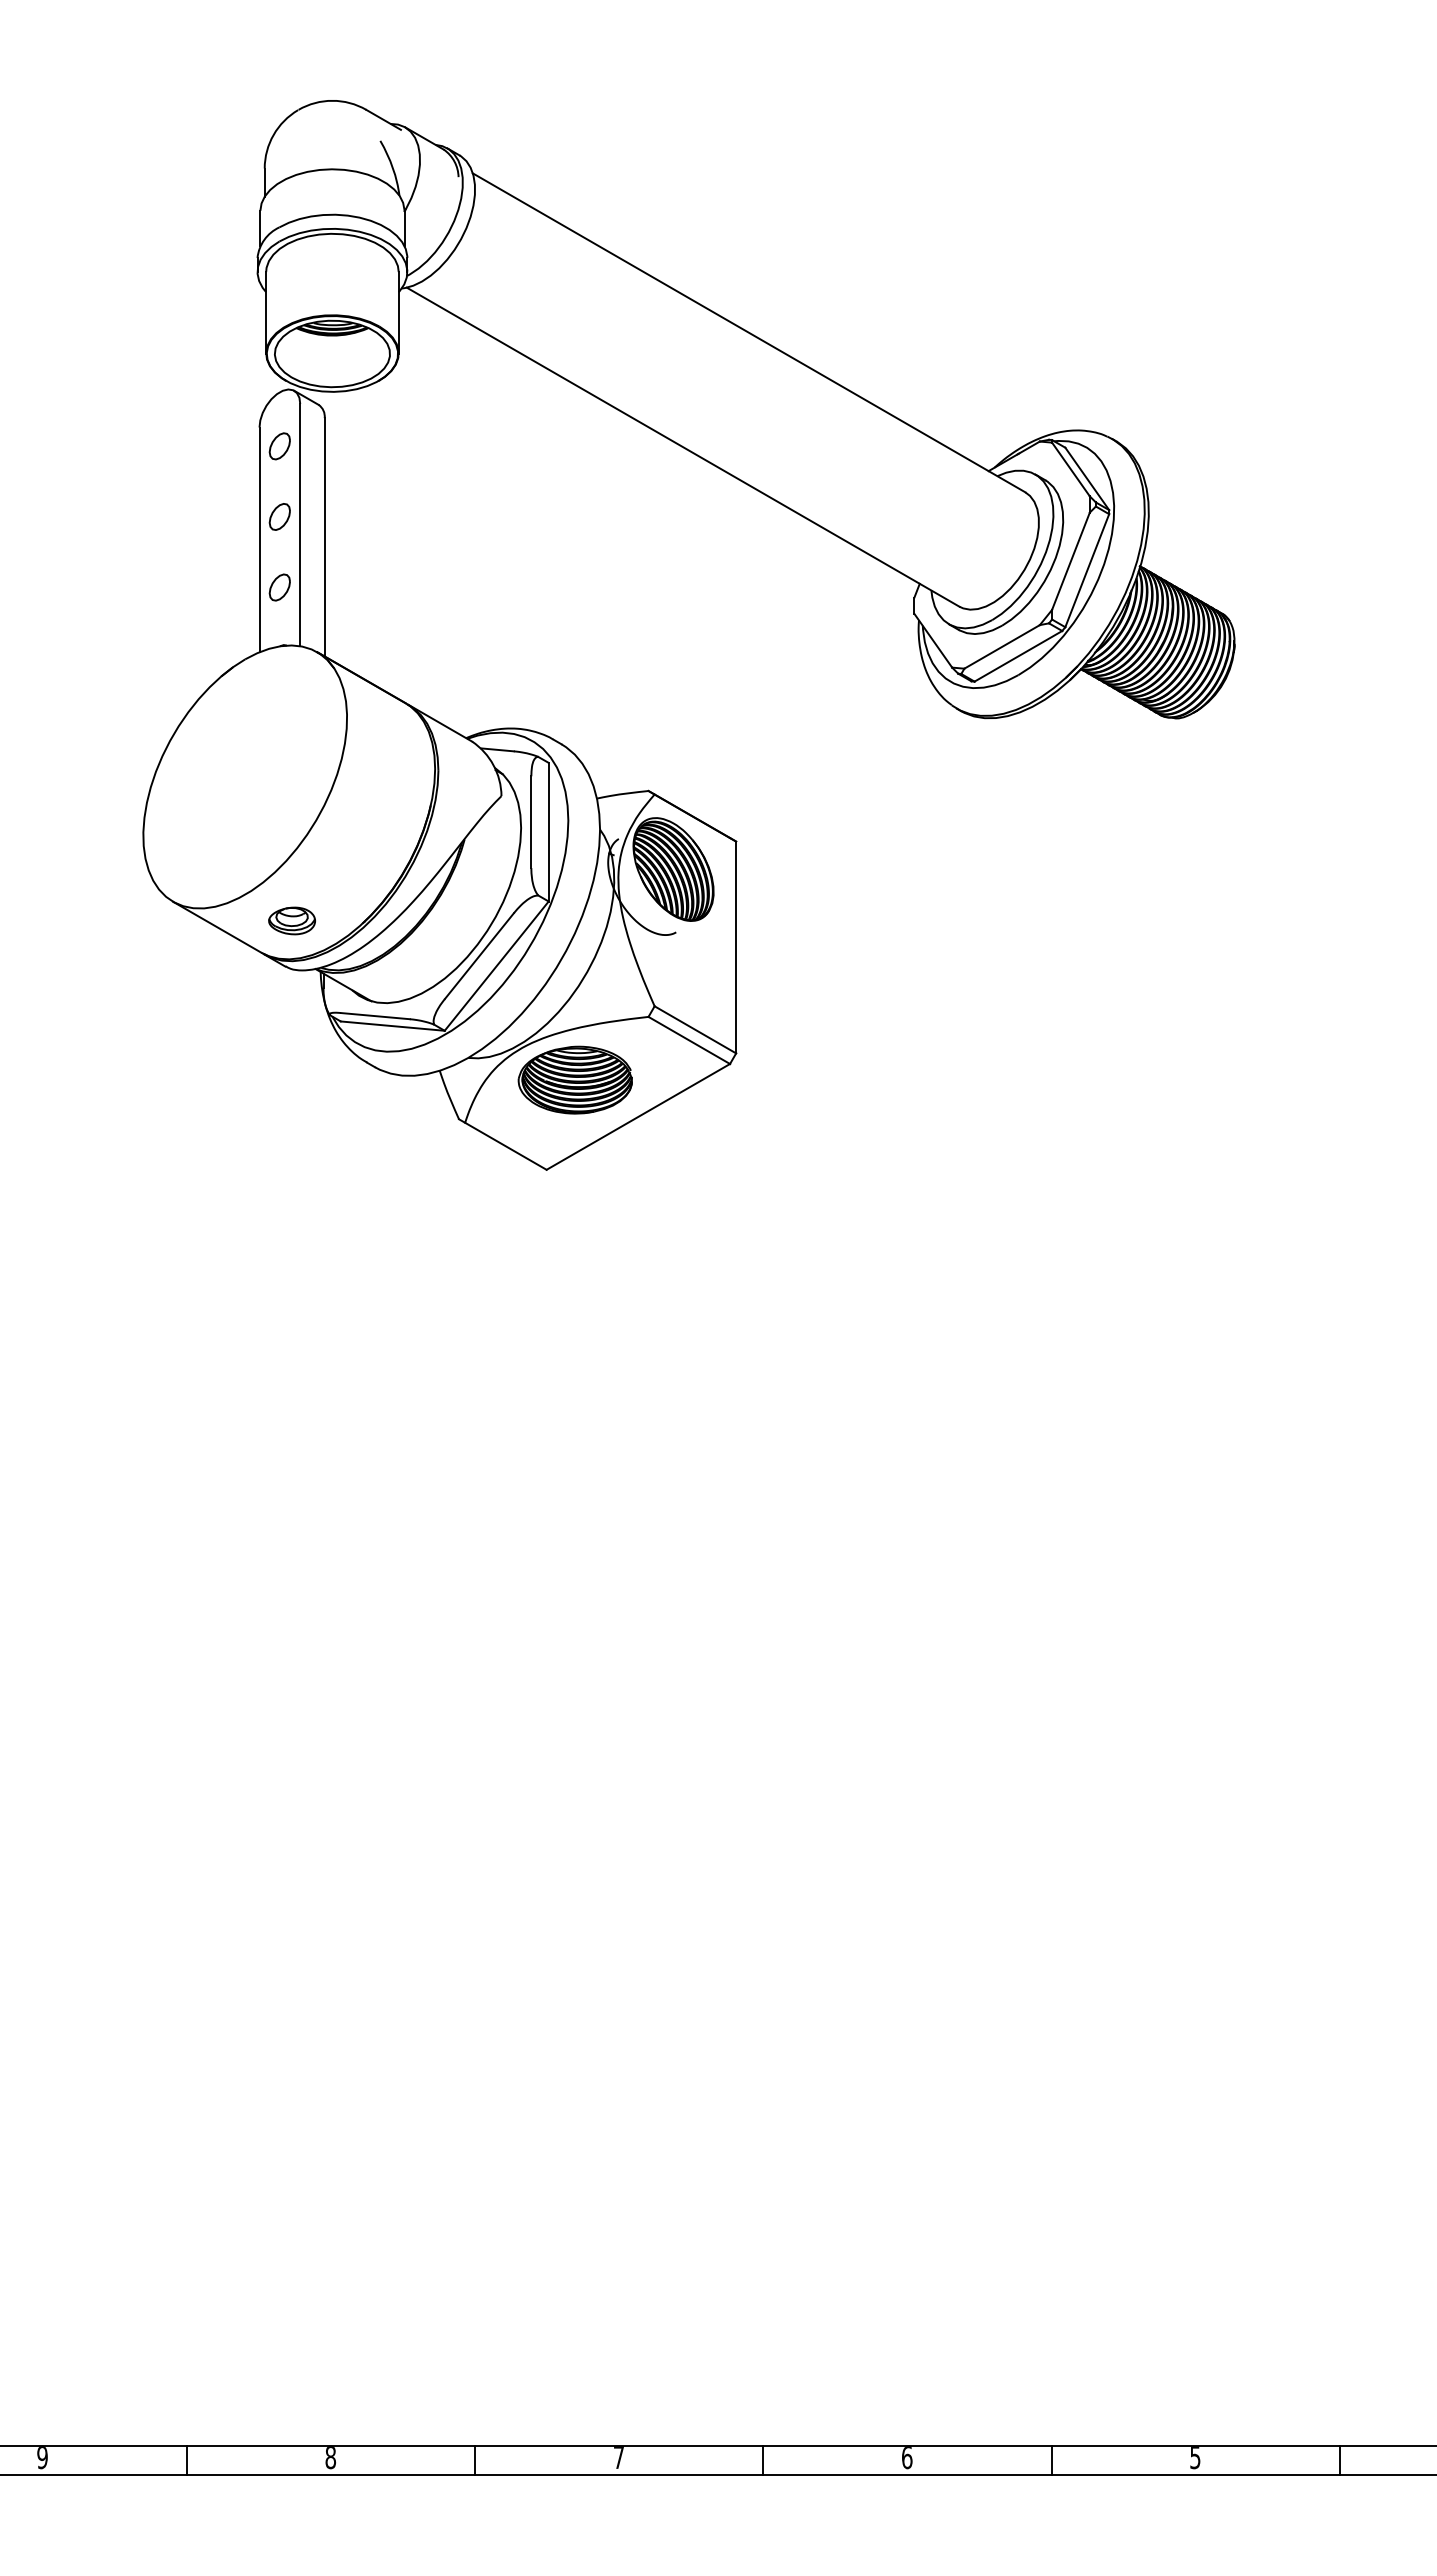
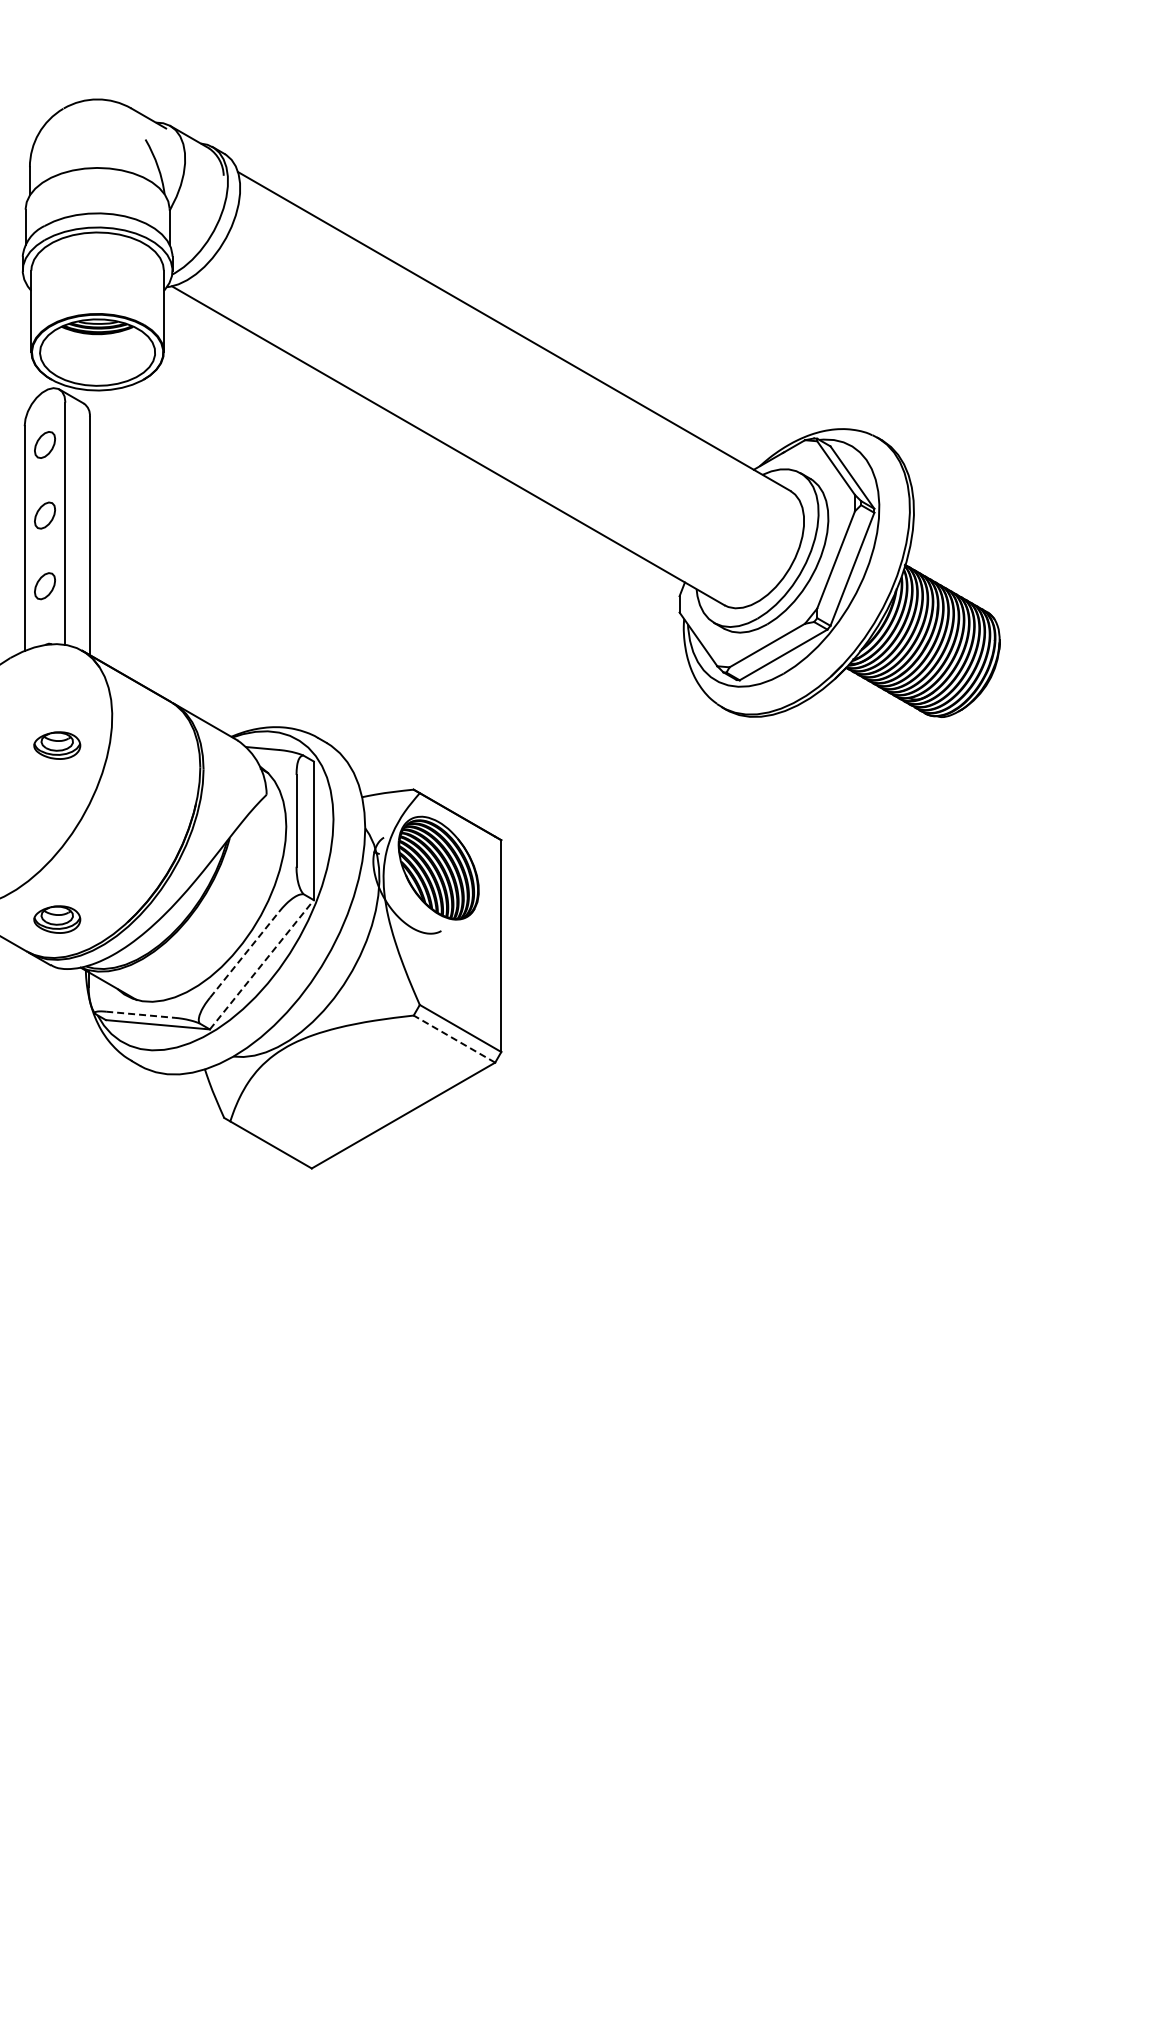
part: (291, 746) -> (56, 745), added
line: (479, 956) -> (244, 955), solid -> dashed
line: (496, 966) -> (261, 965), solid -> dashed
line: (375, 1016) -> (140, 1015), solid -> dashed
line: (688, 1040) -> (453, 1039), solid -> dashed
part: (574, 1079) -> (339, 1078), removed

